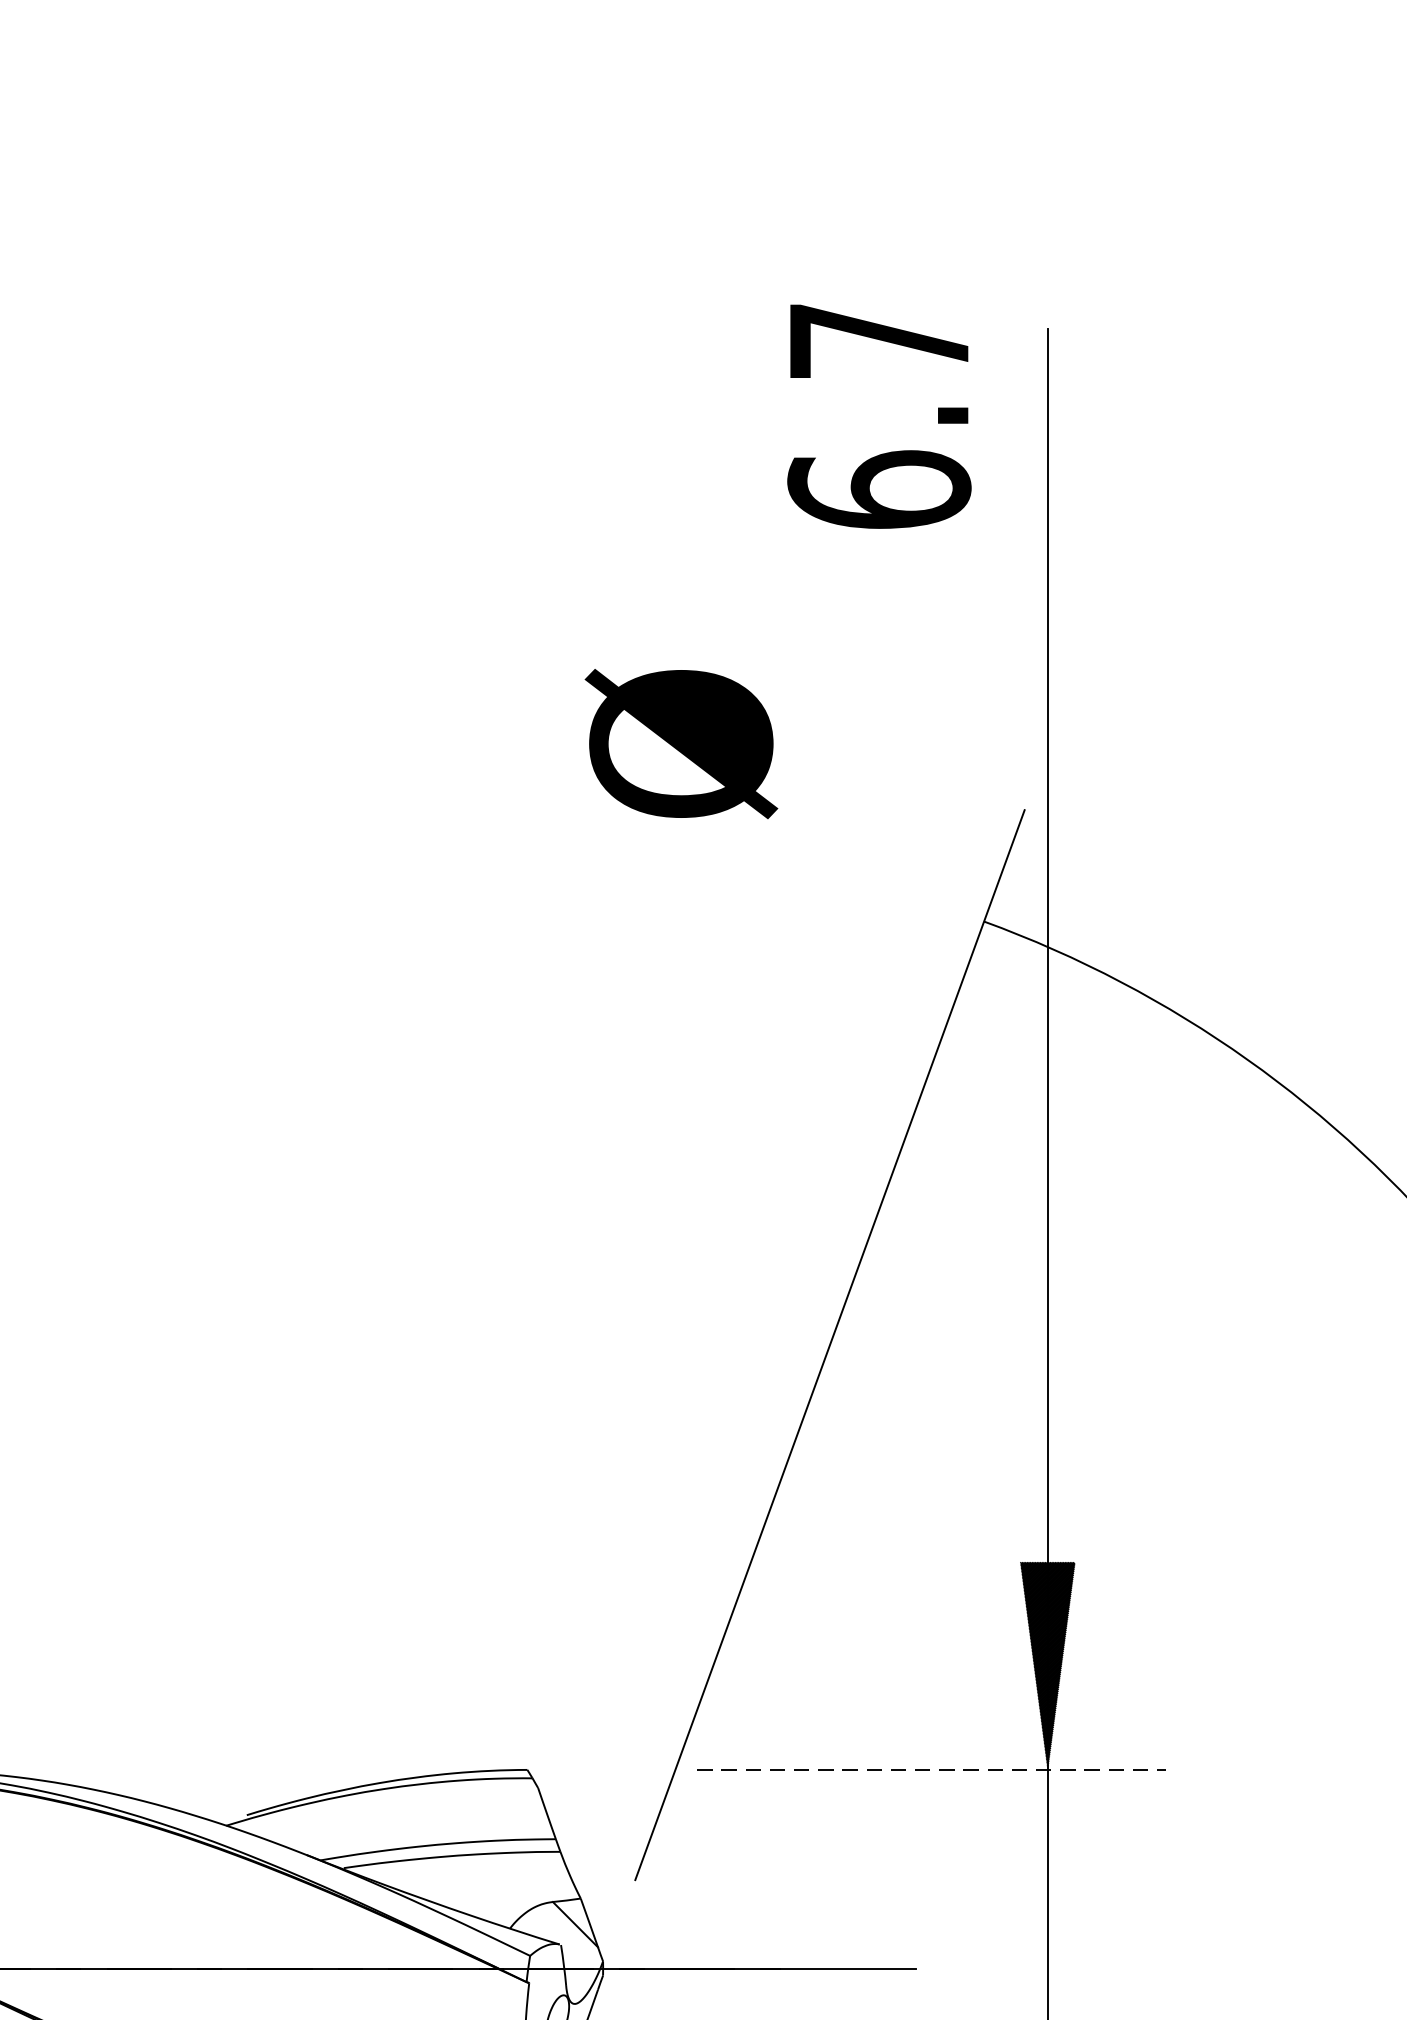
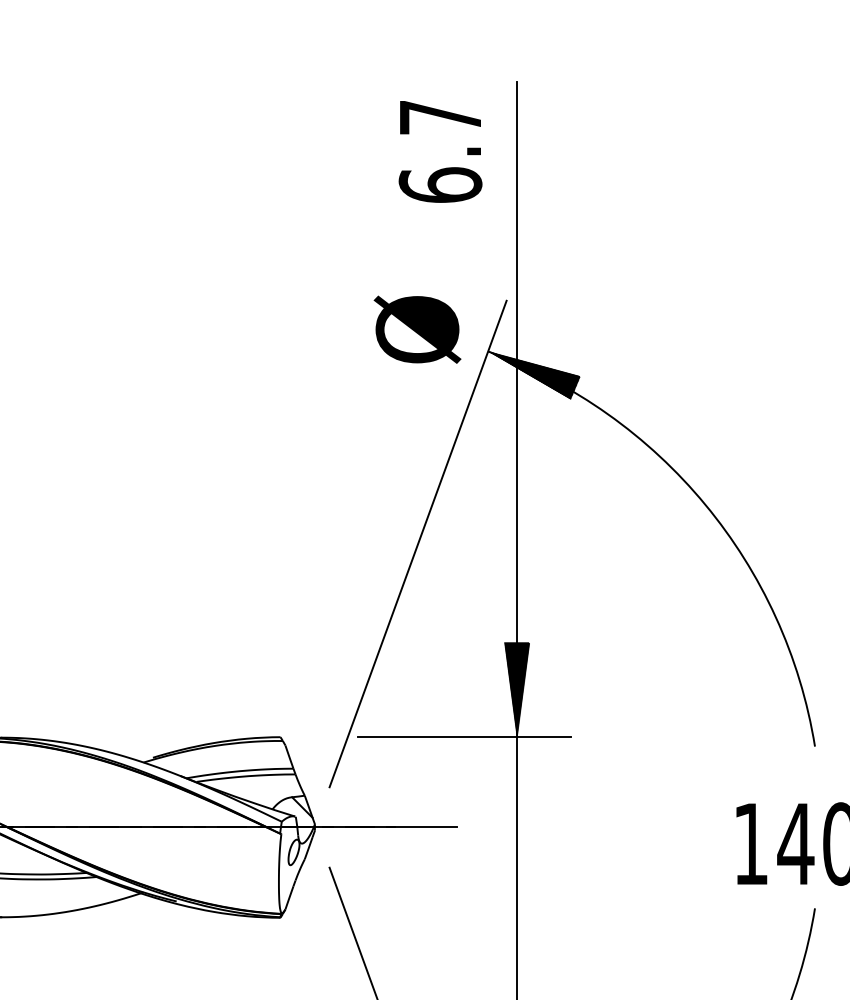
text: (879, 415) -> (440, 151), moved
text: (681, 743) -> (417, 329), moved
hatch: (1083, 974) -> (533, 375), added
line: (932, 1770) -> (464, 737), dashed -> solid

